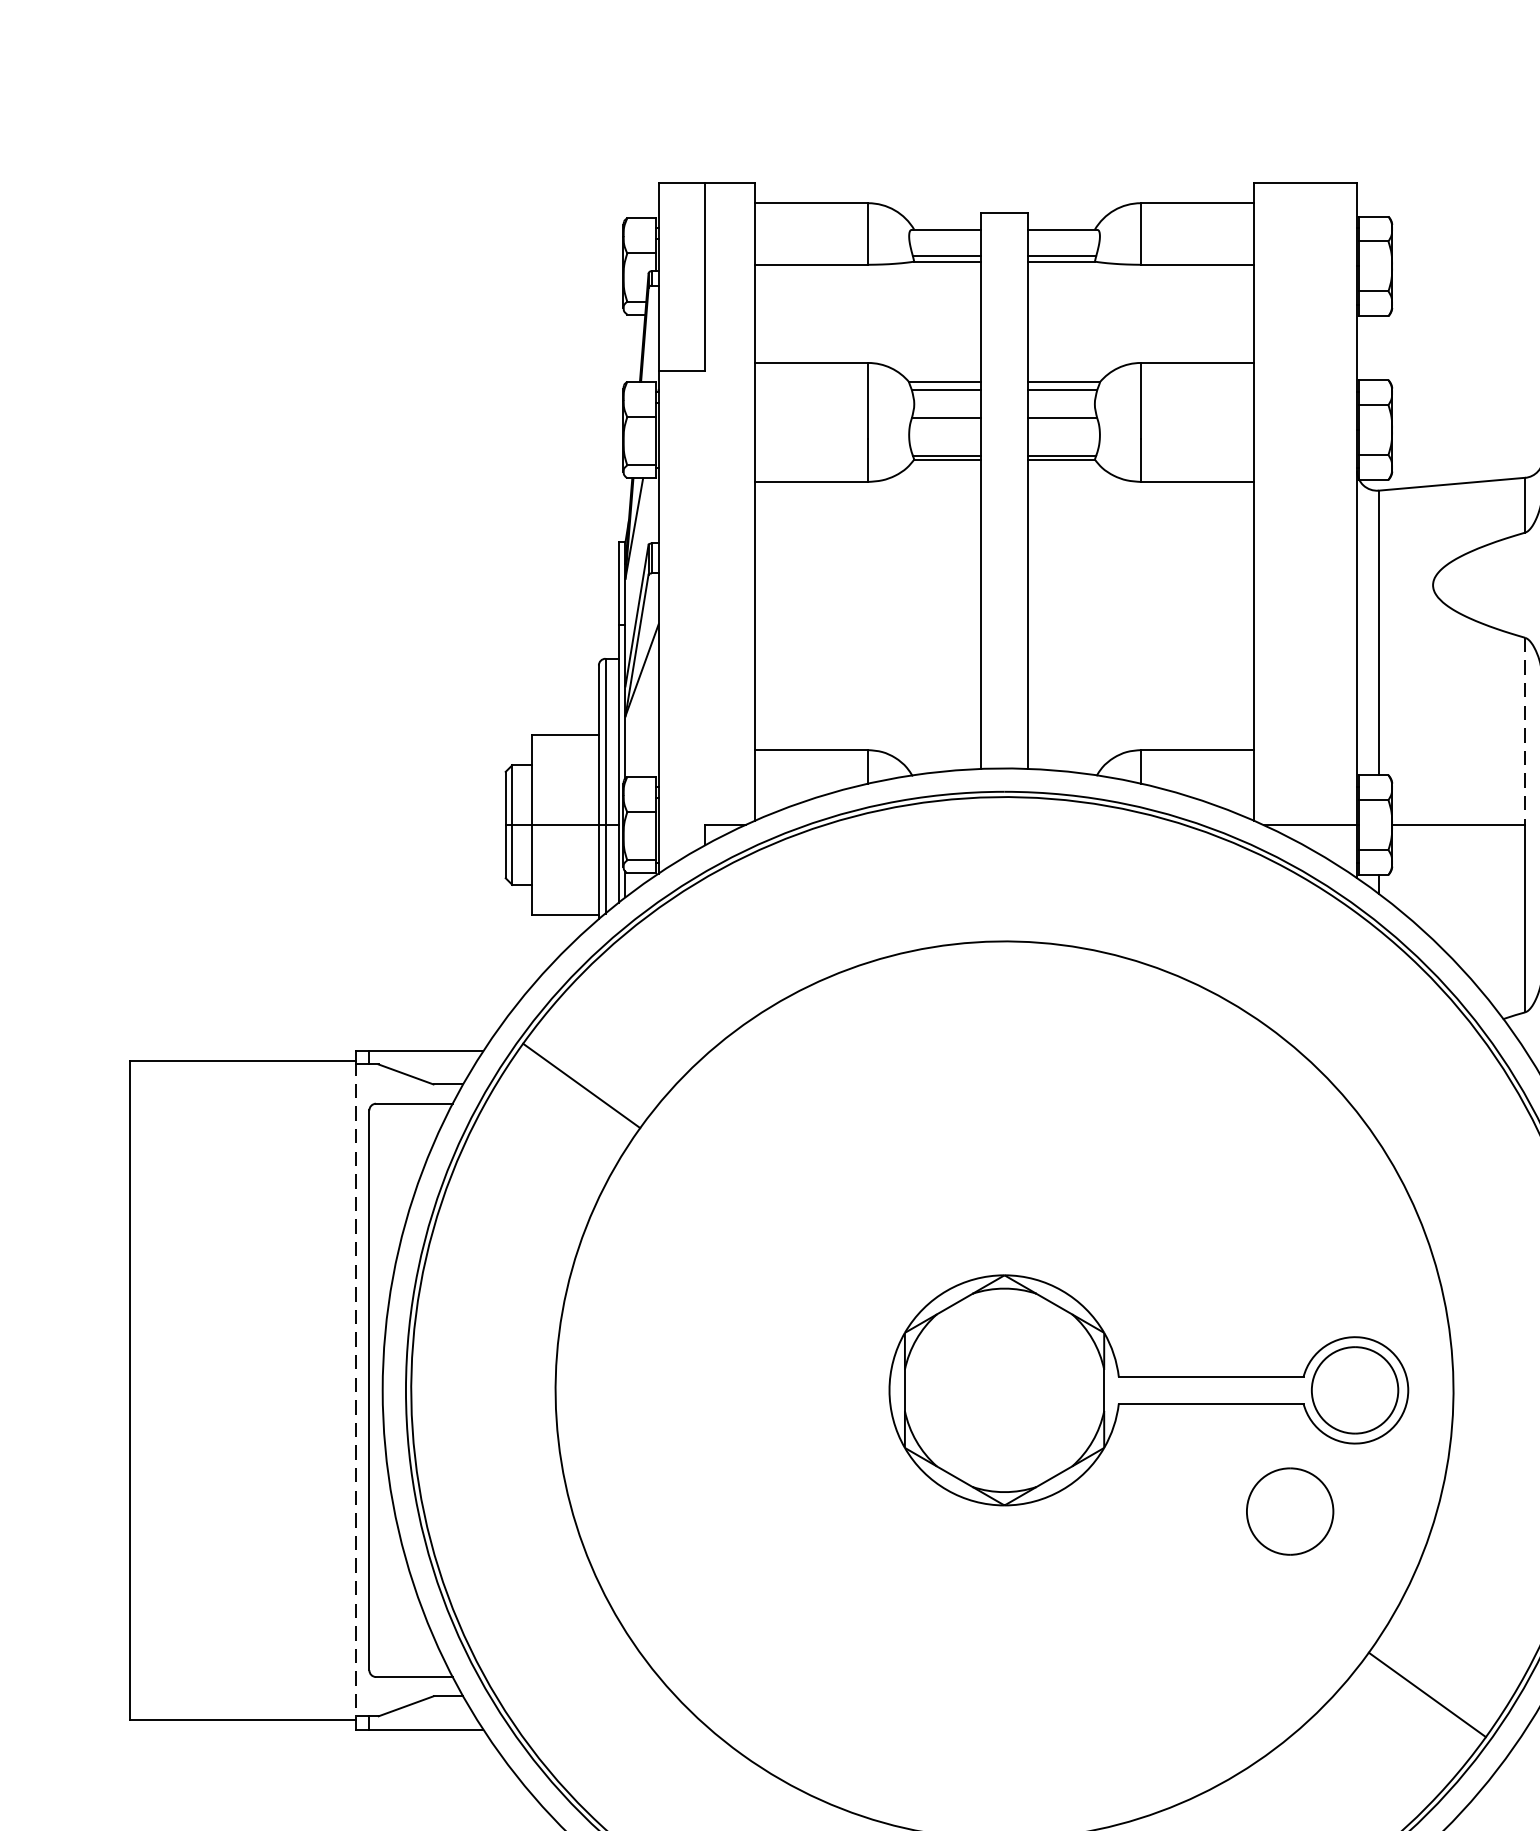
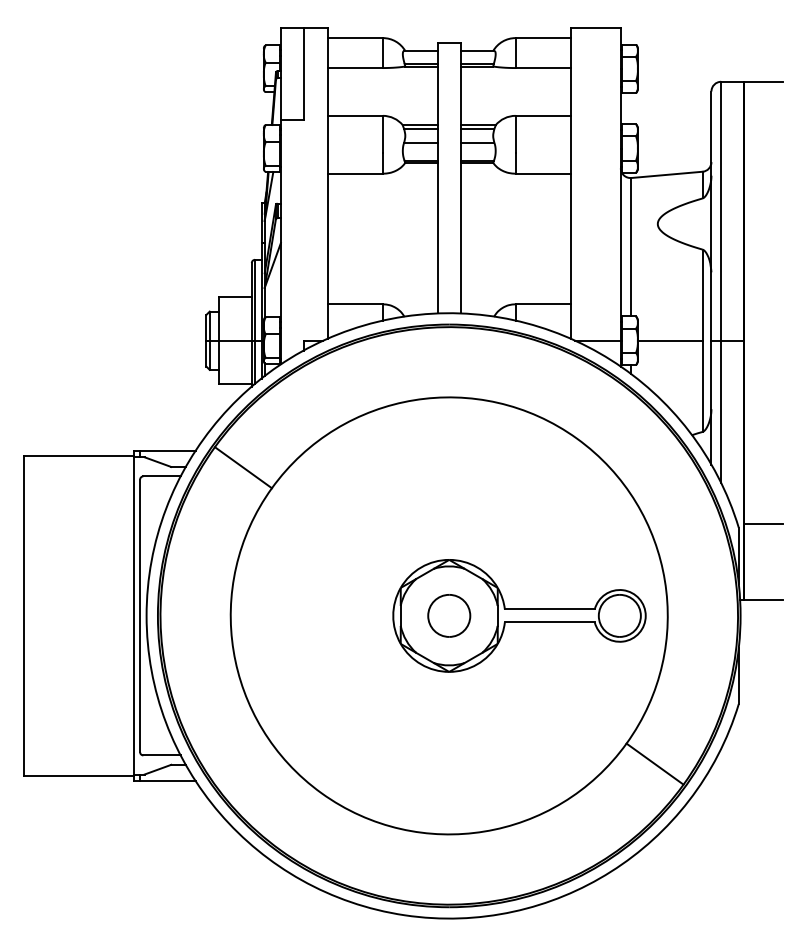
line: (1524, 732) -> (702, 295), dashed -> solid
line: (355, 1391) -> (133, 616), dashed -> solid
part: (1290, 1510) -> (449, 615), moved

